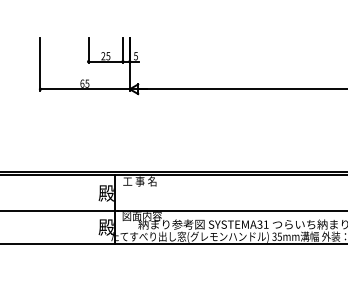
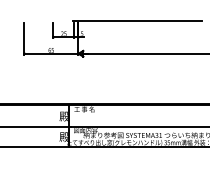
line: (226, 34) -> (136, 20), added

